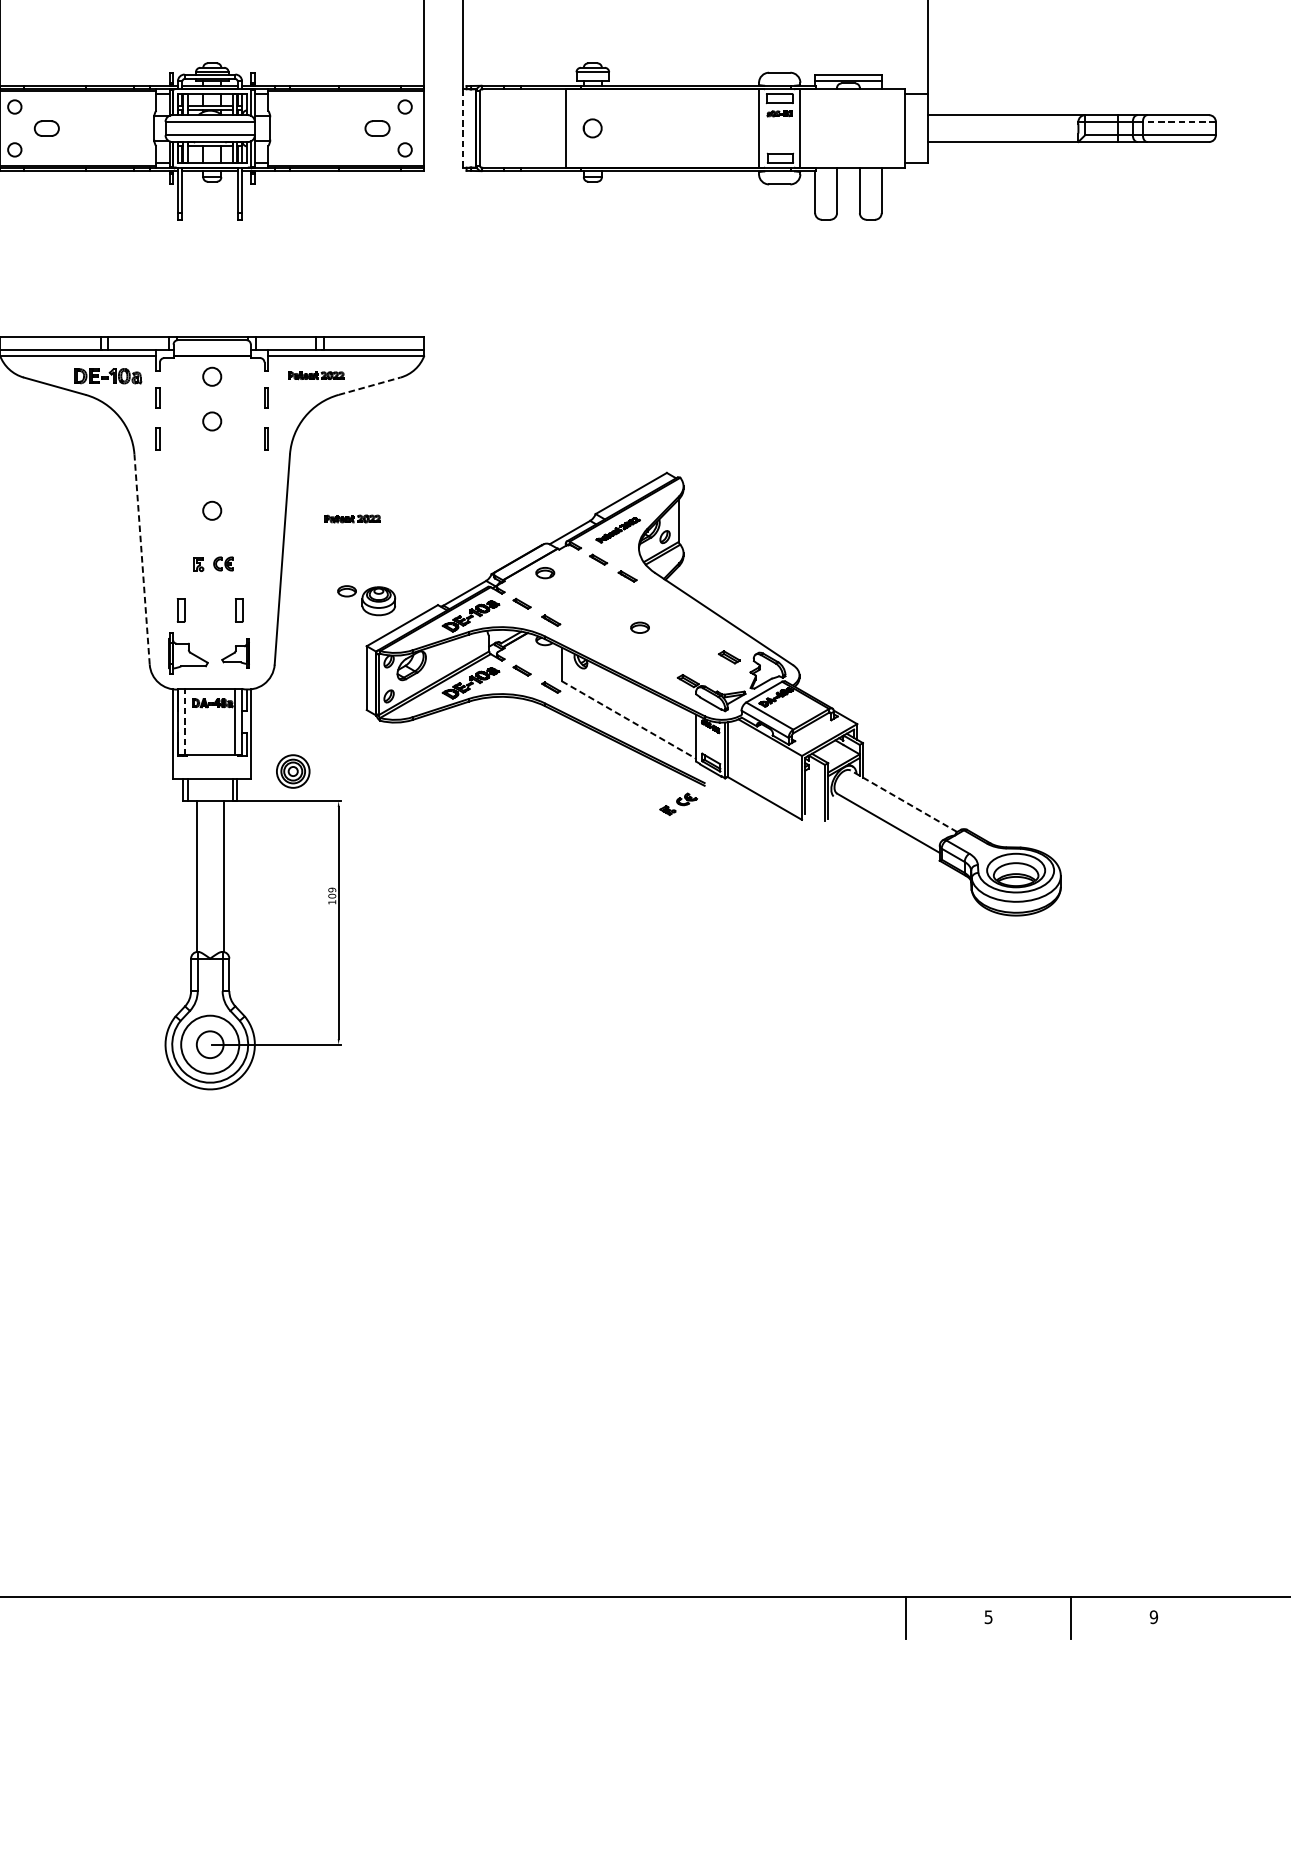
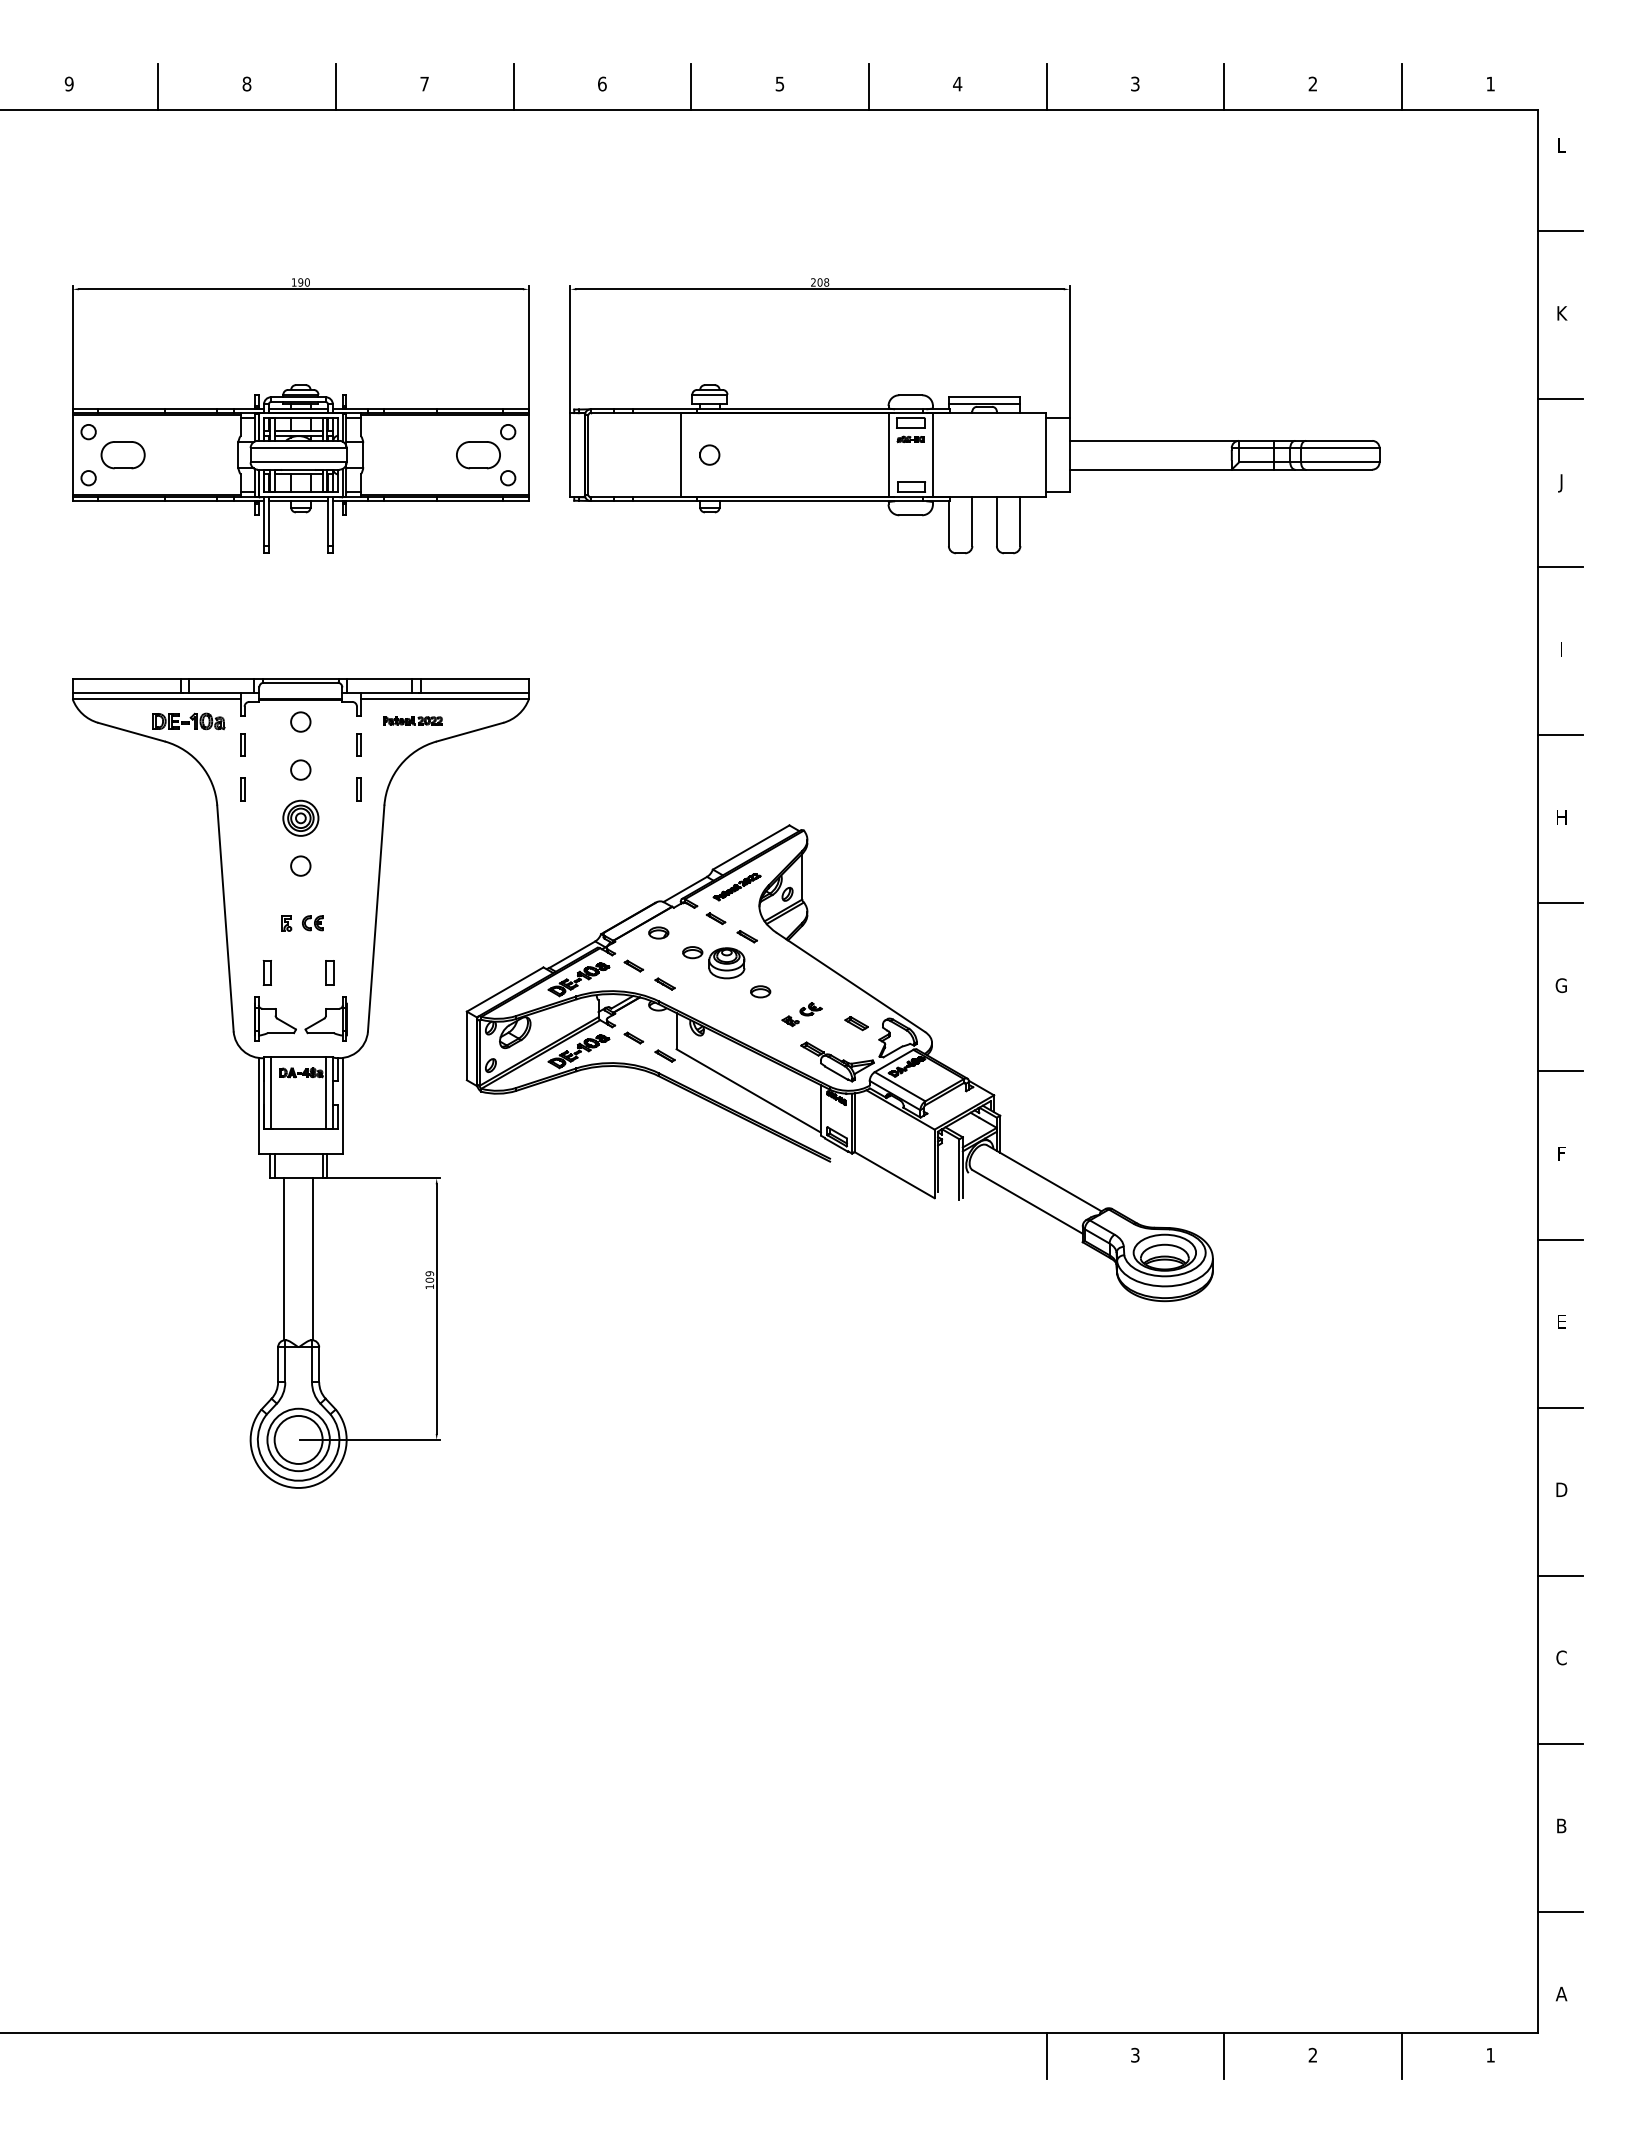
line: (1178, 122) -> (1339, 448), dashed -> solid
part: (46, 128) -> (122, 455), size x1.67
part: (377, 128) -> (478, 455), size x1.67
line: (463, 128) -> (570, 455), dashed -> solid
line: (370, 386) -> (470, 732), dashed -> solid
part: (352, 518) -> (451, 874), removed
line: (142, 559) -> (225, 918), dashed -> solid
part: (366, 600) -> (713, 962), moved
part: (235, 652) -> (325, 1018), size x1.43
line: (629, 720) -> (749, 1091), dashed -> solid
line: (184, 722) -> (271, 1093), dashed -> solid
part: (292, 770) -> (300, 817), moved
line: (903, 801) -> (1043, 1178), dashed -> solid
part: (678, 804) -> (801, 1014), moved
circle: (210, 1044) -> (298, 1439), size x1.67
text: (988, 1616) -> (1135, 2054), 5 -> 3
text: (1153, 1617) -> (1312, 2055), 9 -> 2
line: (1236, 1617) -> (1401, 2055), added

